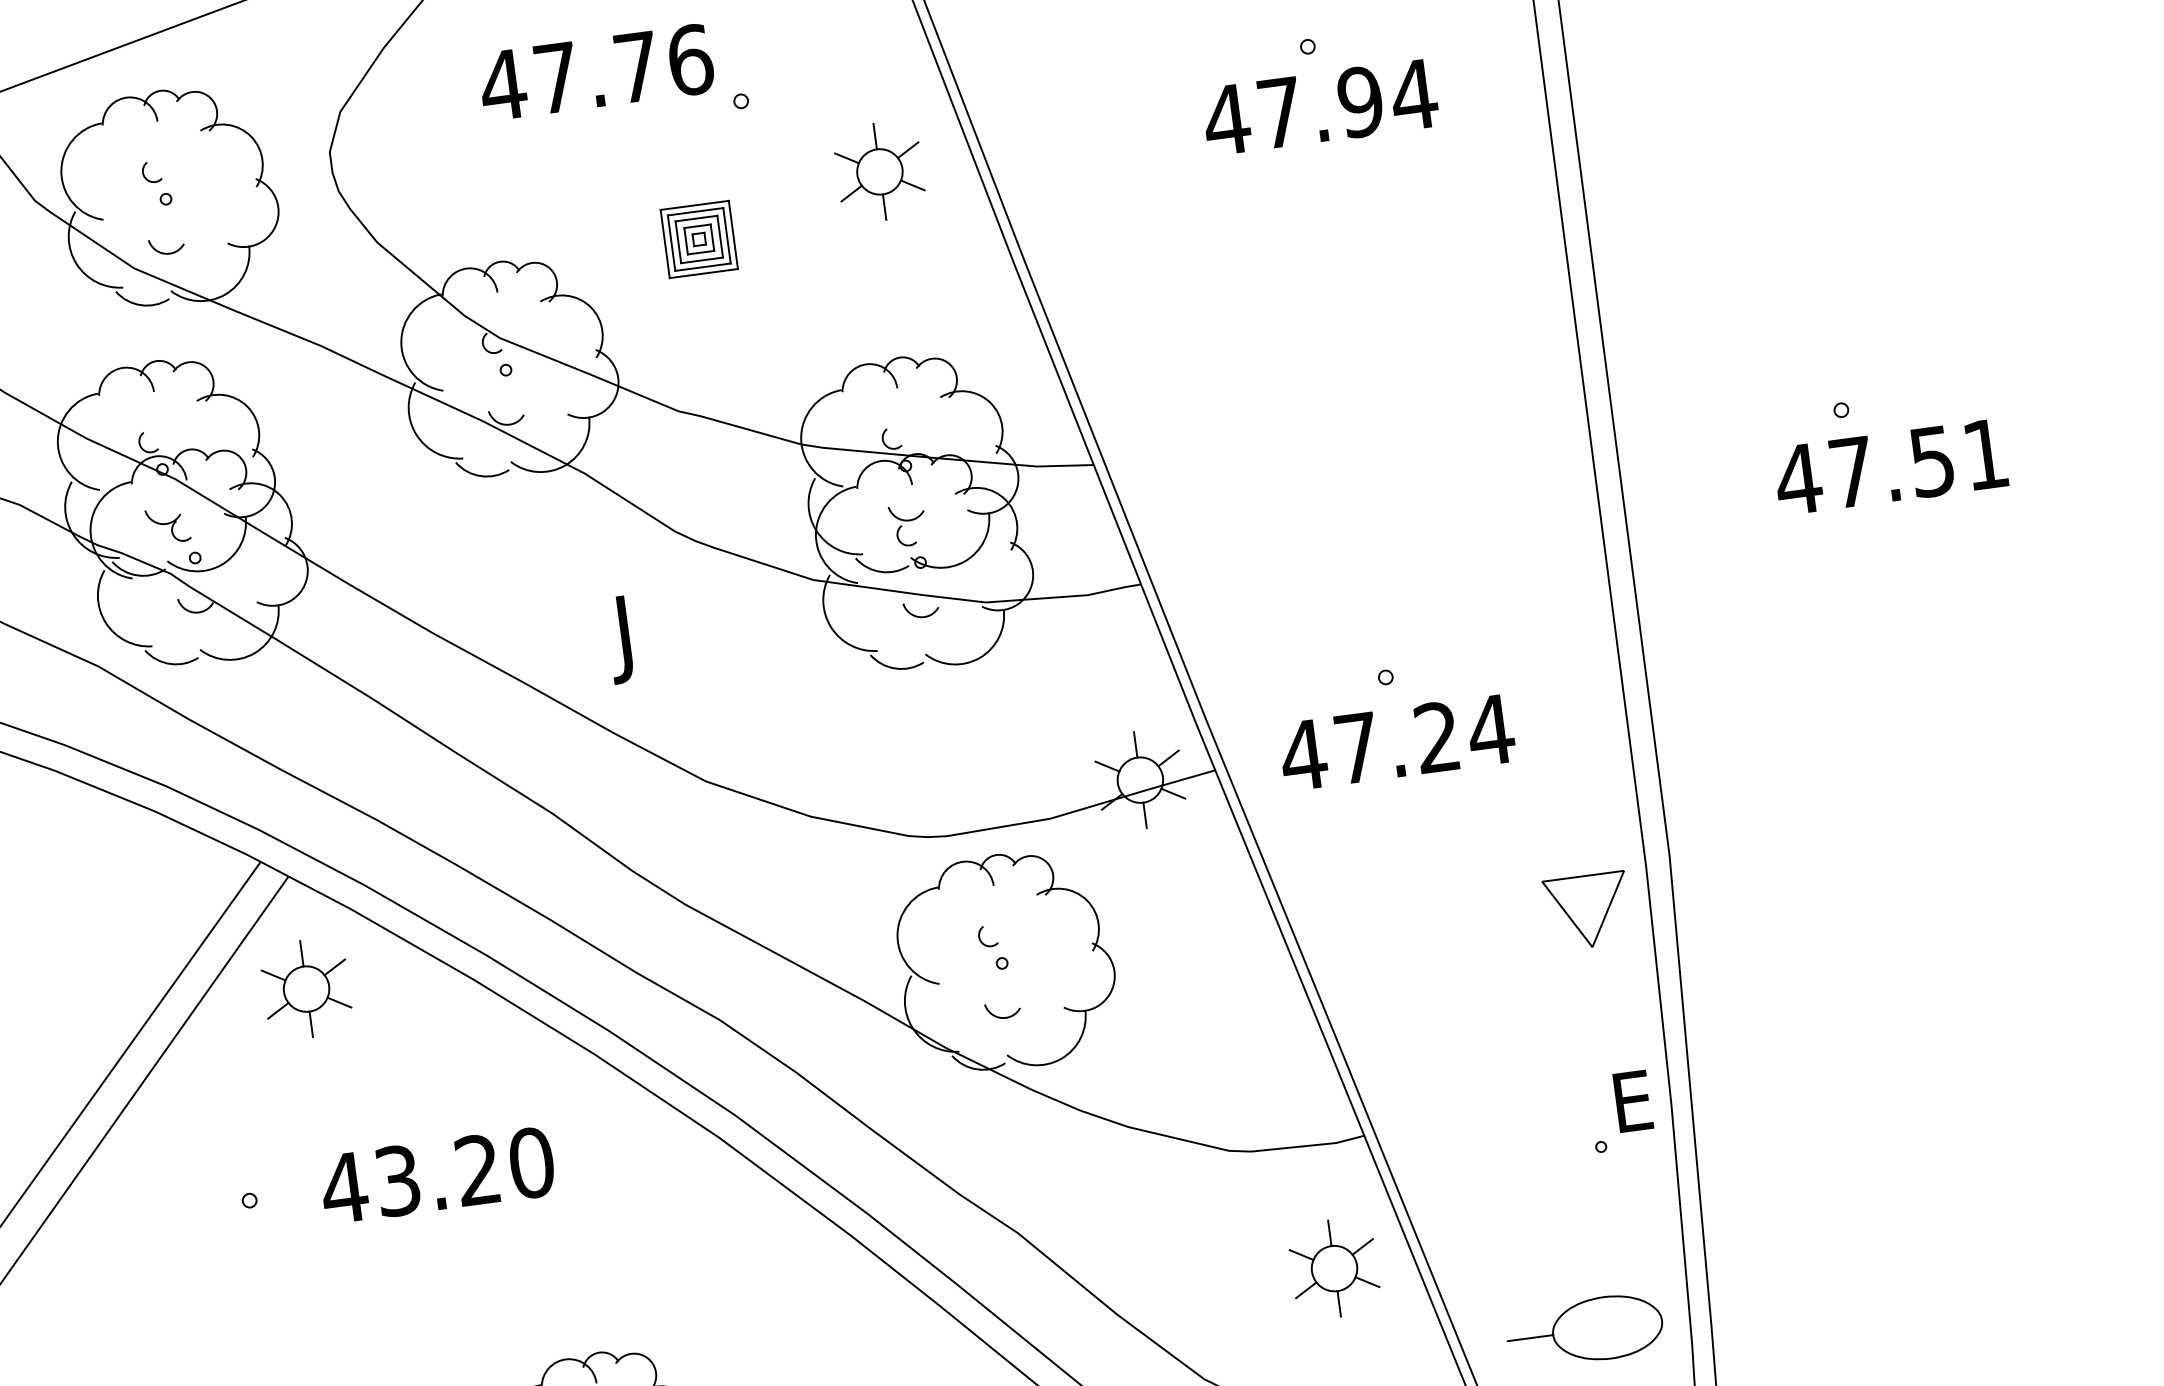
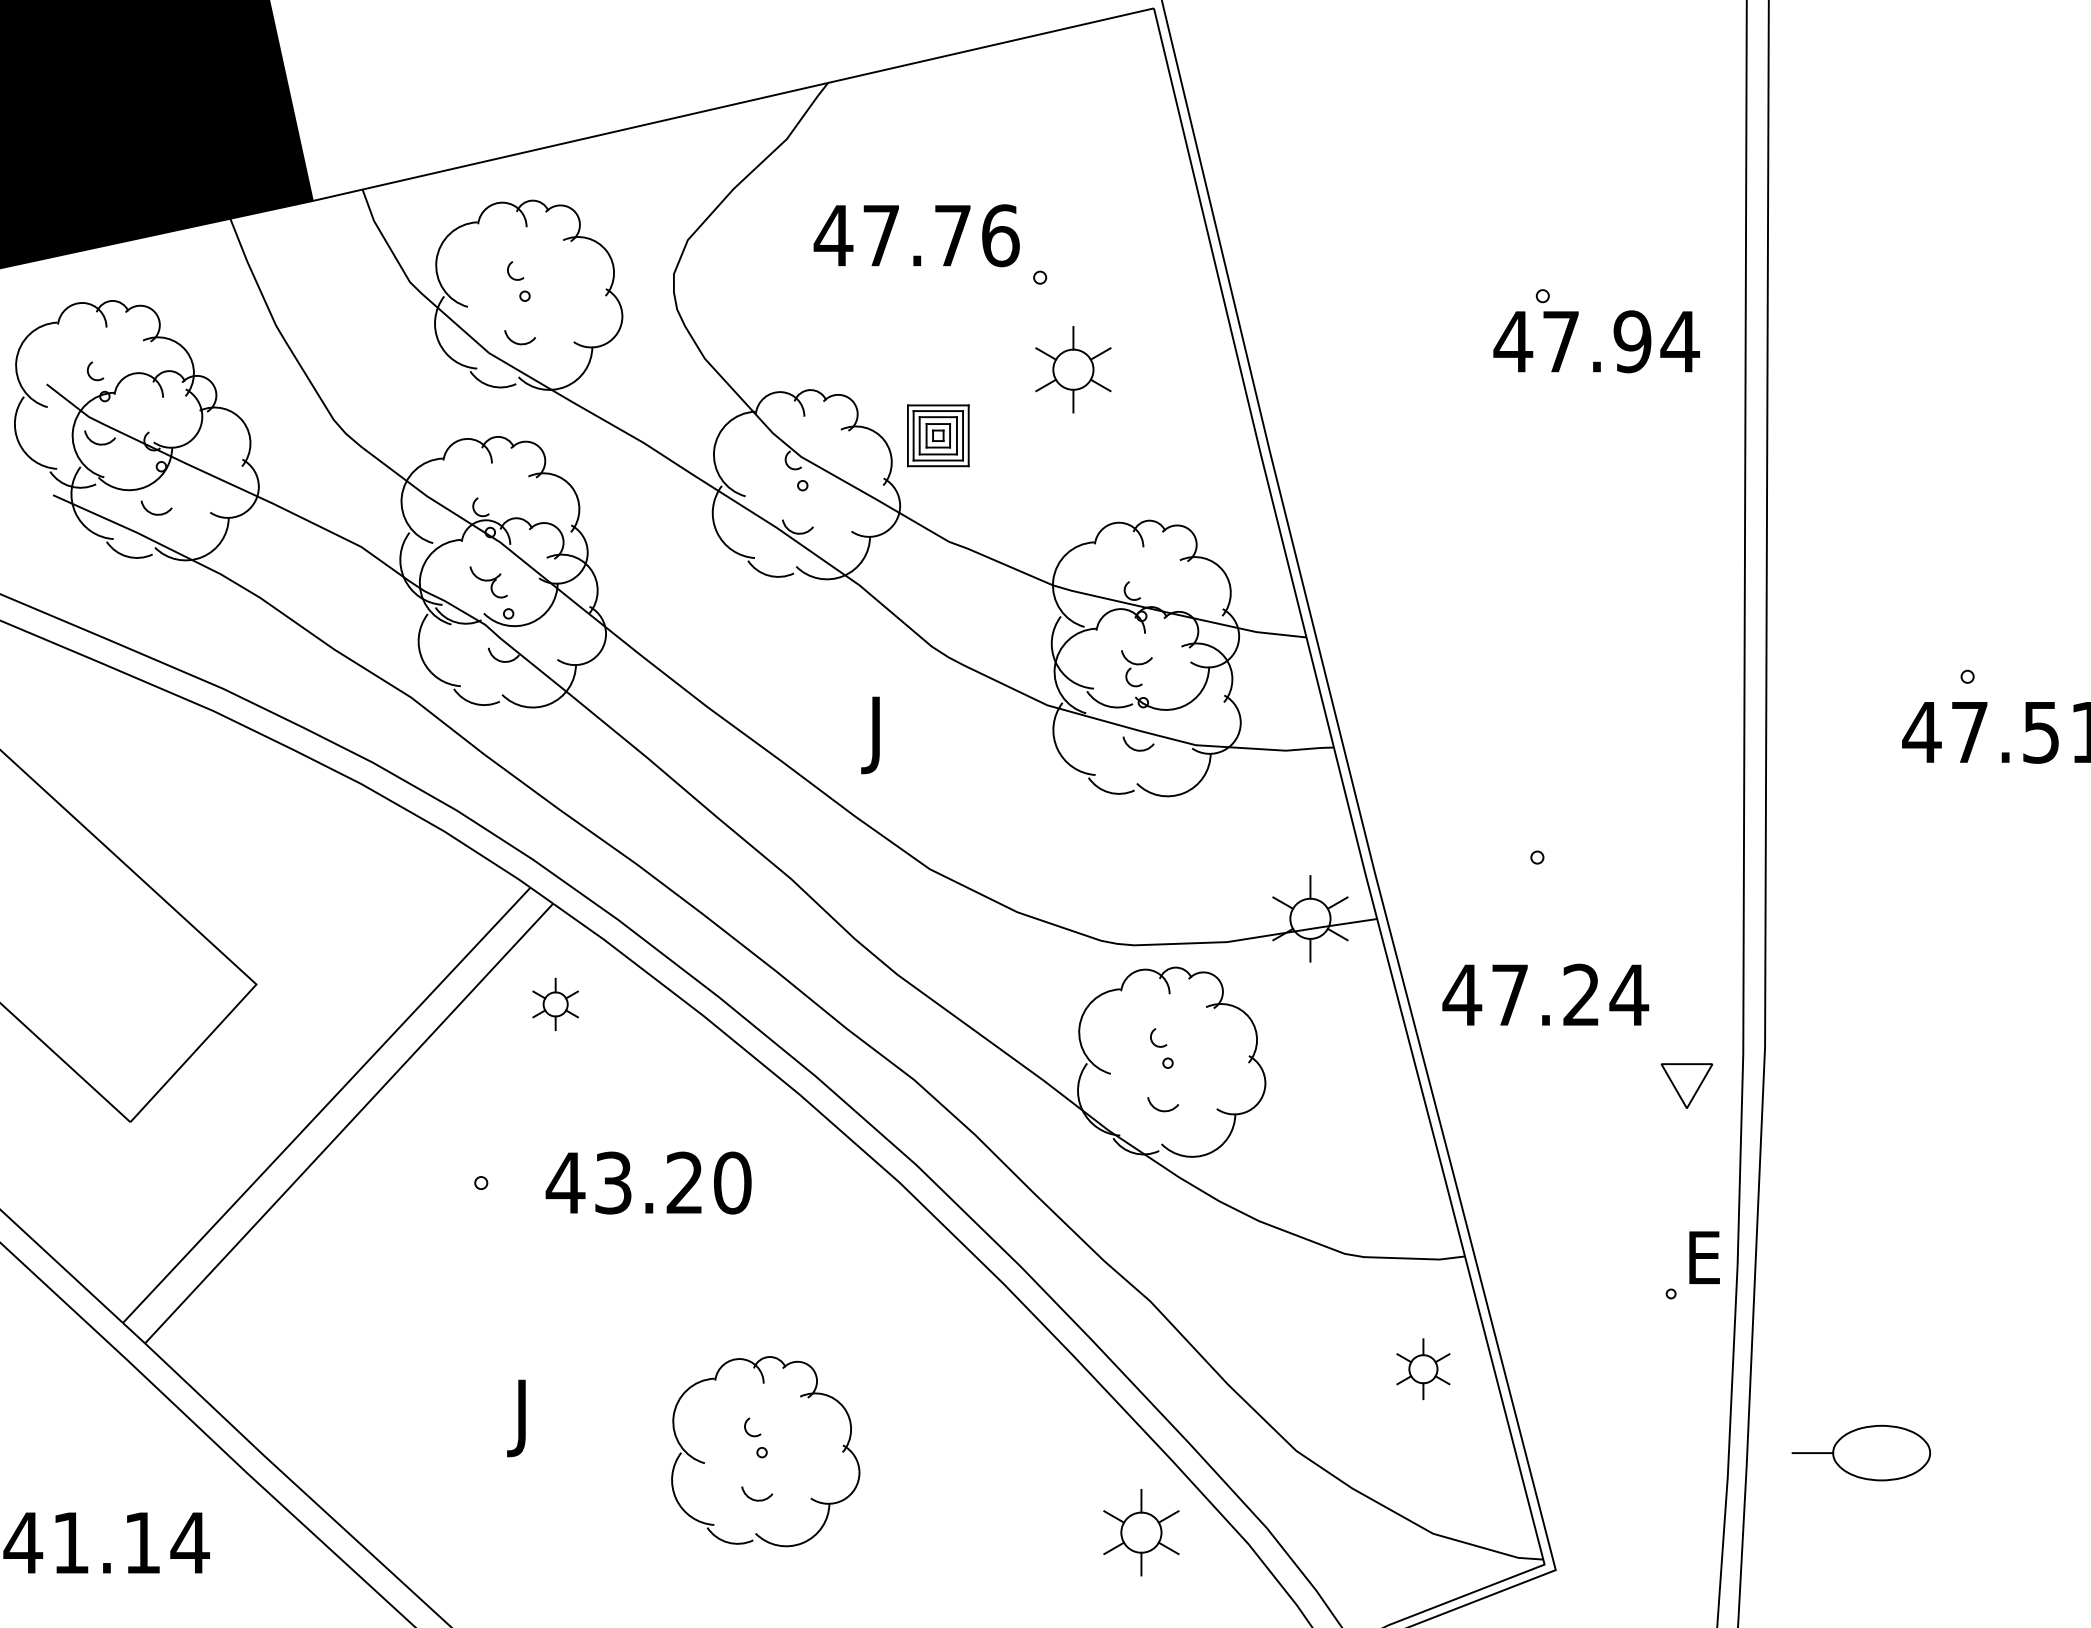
text: (1320, 107) -> (1596, 341), moved
part: (879, 171) -> (1073, 369), moved
part: (699, 239) -> (938, 435), moved
text: (1396, 742) -> (1545, 994), moved
part: (1587, 910) -> (1686, 1085), size x0.7
part: (306, 989) -> (555, 1004), size x0.6
part: (1334, 1267) -> (1423, 1368), size x0.7
part: (1583, 1330) -> (1860, 1452), moved

